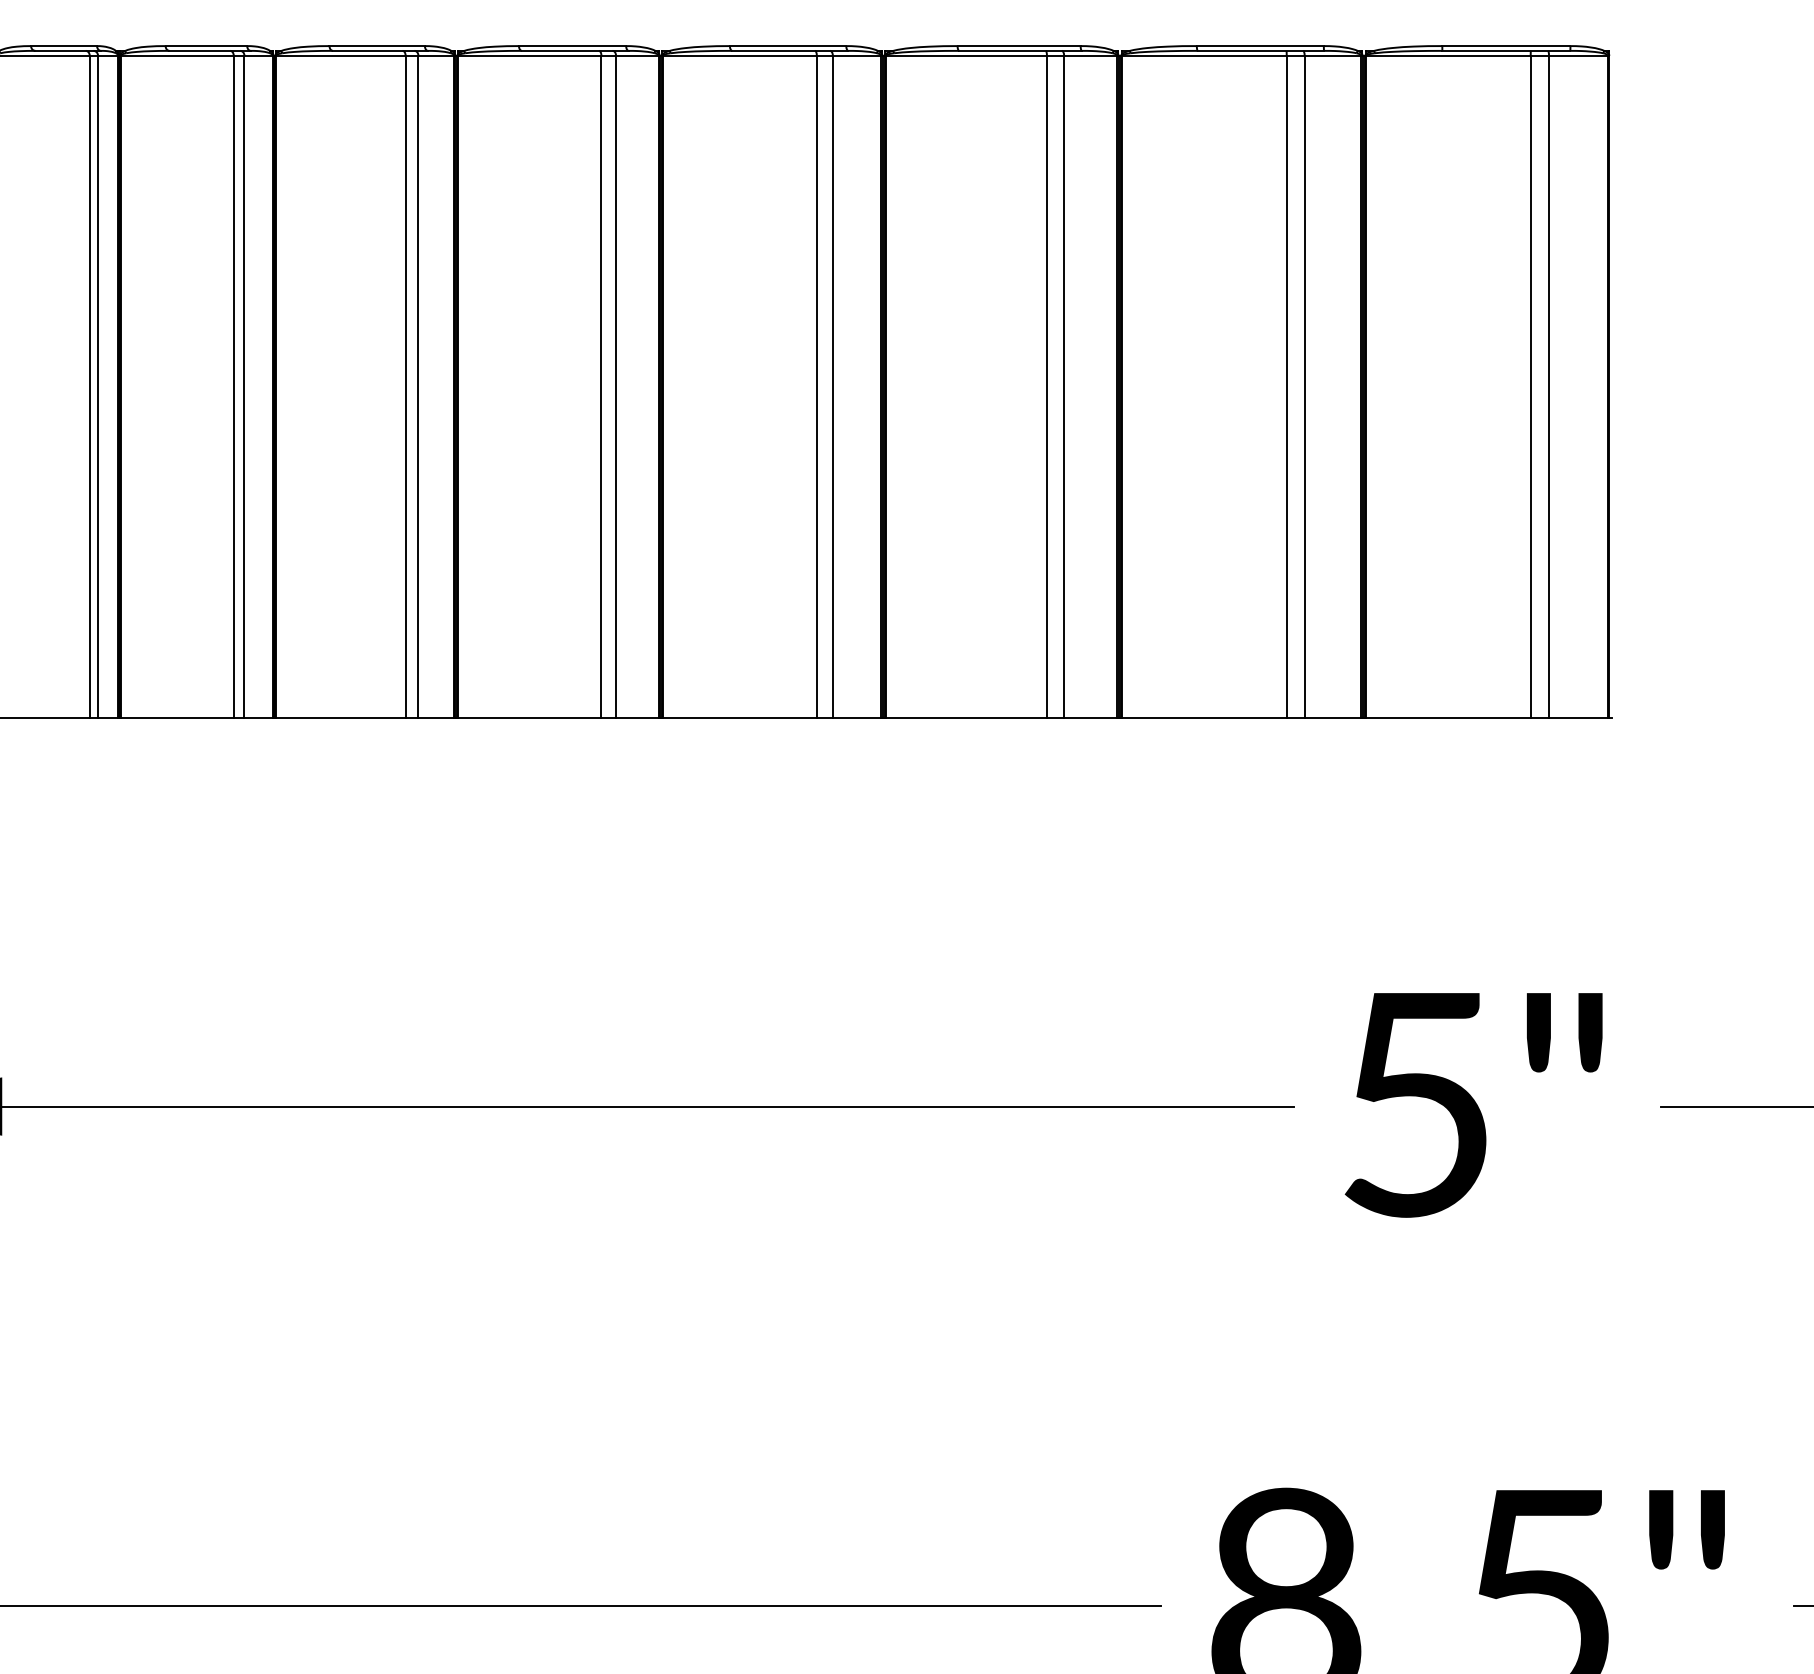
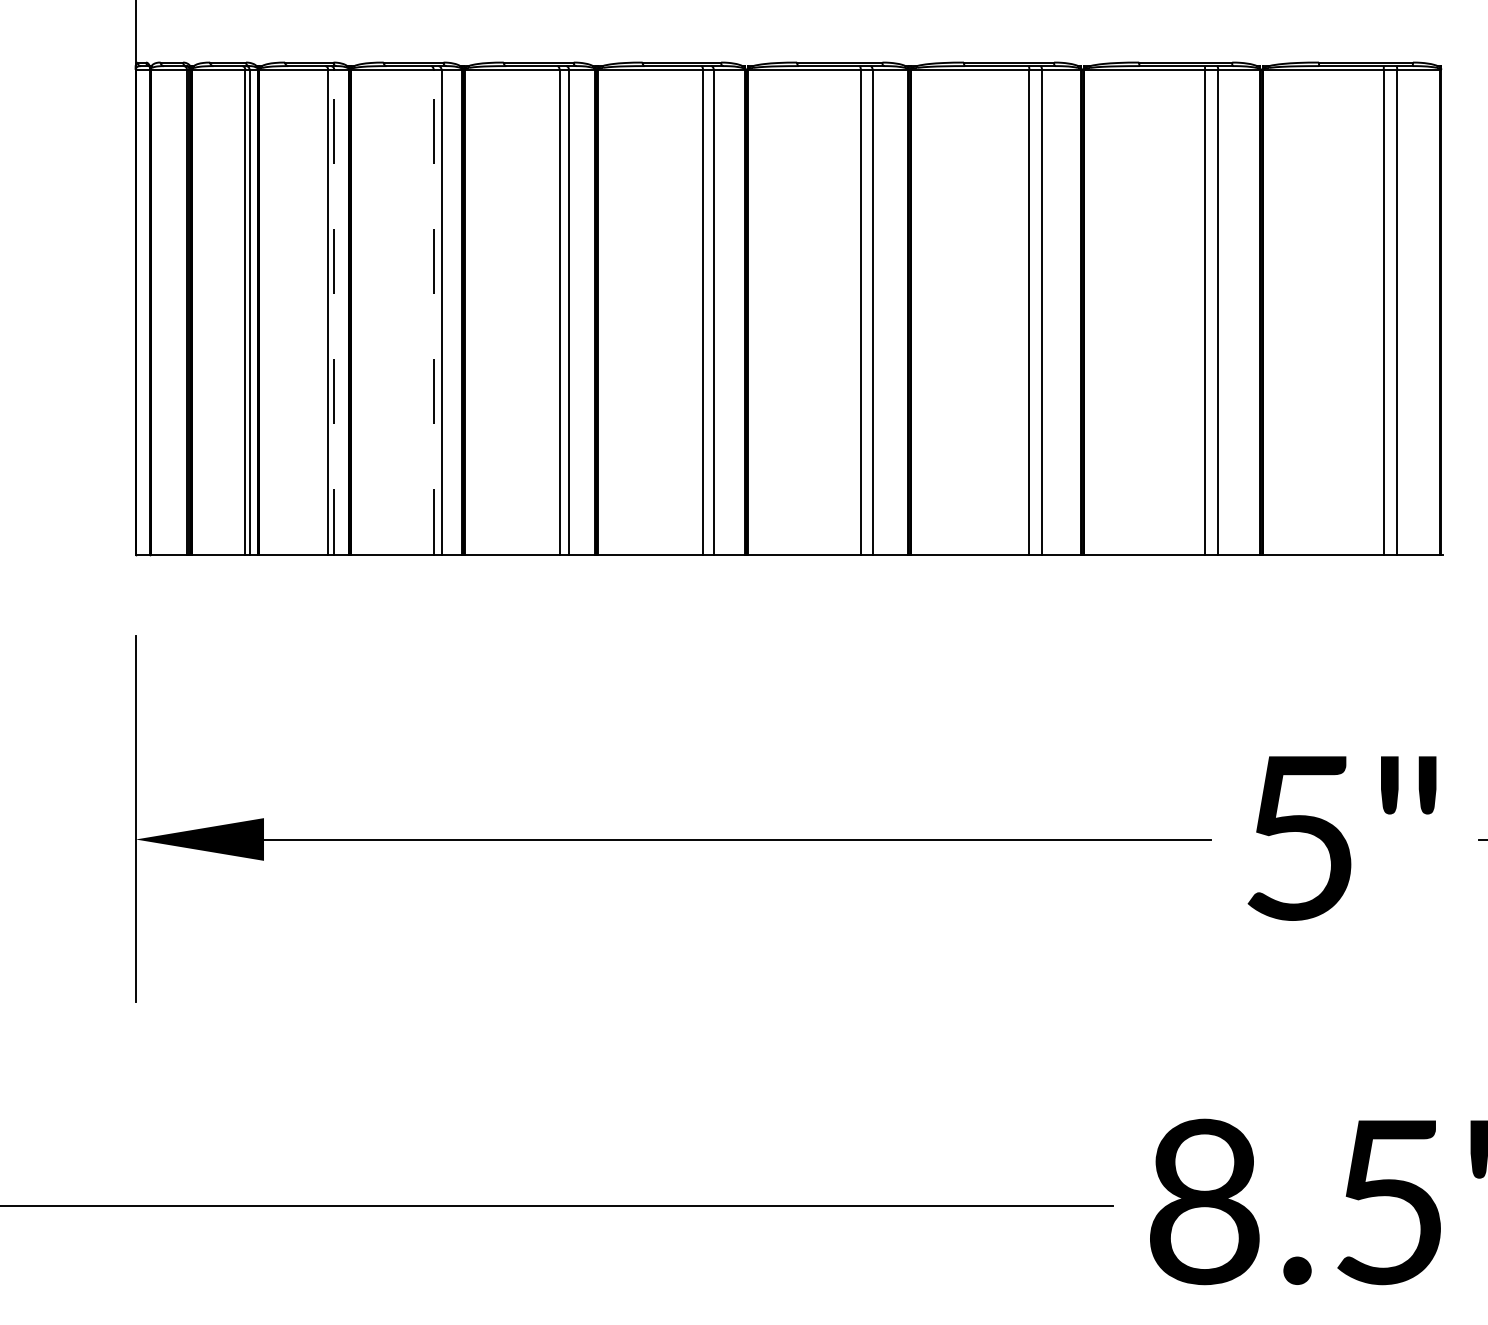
line: (98, 385) -> (334, 311), solid -> dashed
line: (233, 385) -> (433, 311), solid -> dashed

